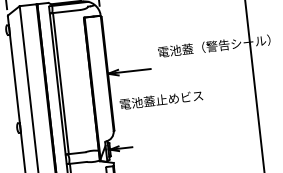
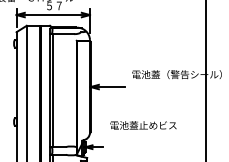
text: (161, 100) -> (143, 125), moved

